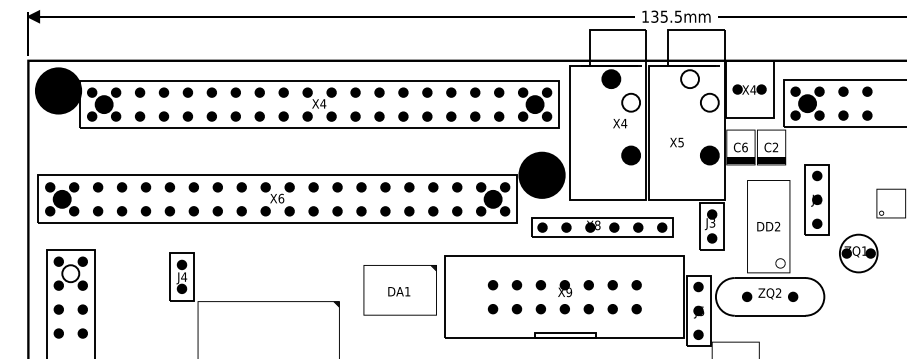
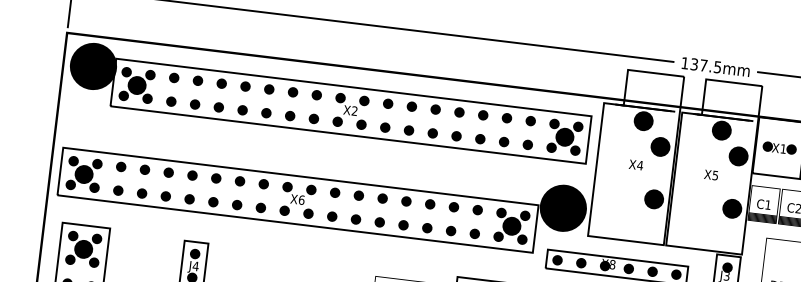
text: (663, 16) -> (703, 65), 135.5mm -> 137.5mm
fill: (689, 79) -> (721, 130), added
text: (753, 89) -> (783, 148), X4 -> X1
fill: (631, 102) -> (660, 146), added
fill: (709, 102) -> (738, 156), added
text: (323, 103) -> (355, 110), X4 -> X2
text: (620, 123) -> (636, 164), moved
text: (676, 142) -> (710, 174), moved
text: (744, 147) -> (767, 205), C6 -> C1
fill: (70, 273) -> (83, 249), added

